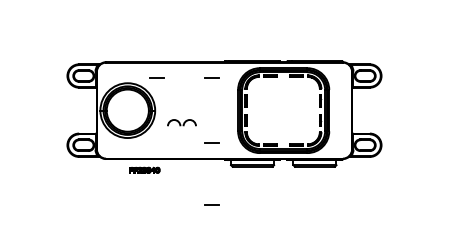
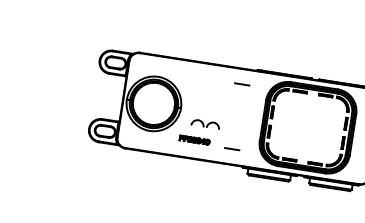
line: (156, 77) -> (187, 75), removed
part: (144, 169) -> (194, 139), moved
line: (211, 204) -> (222, 209), removed

